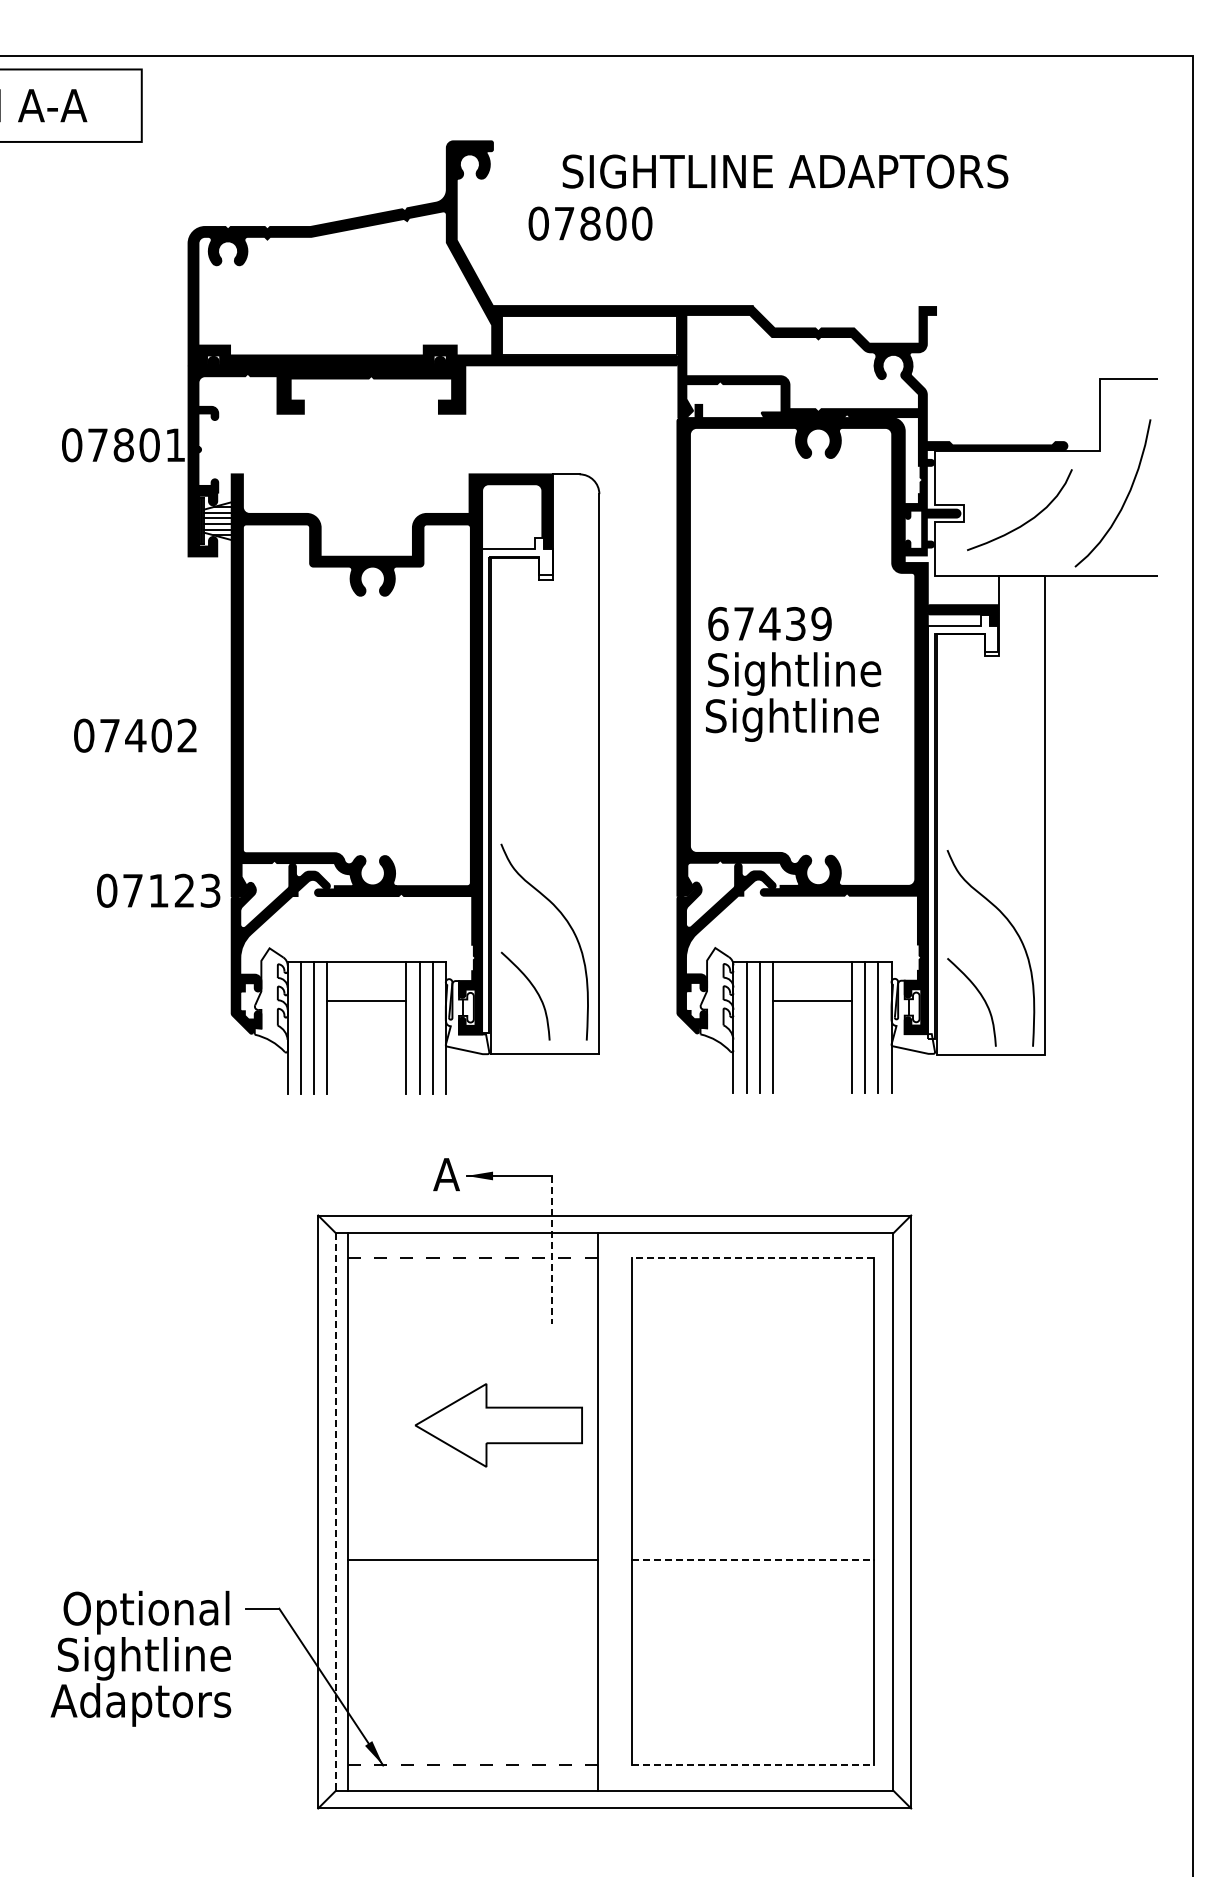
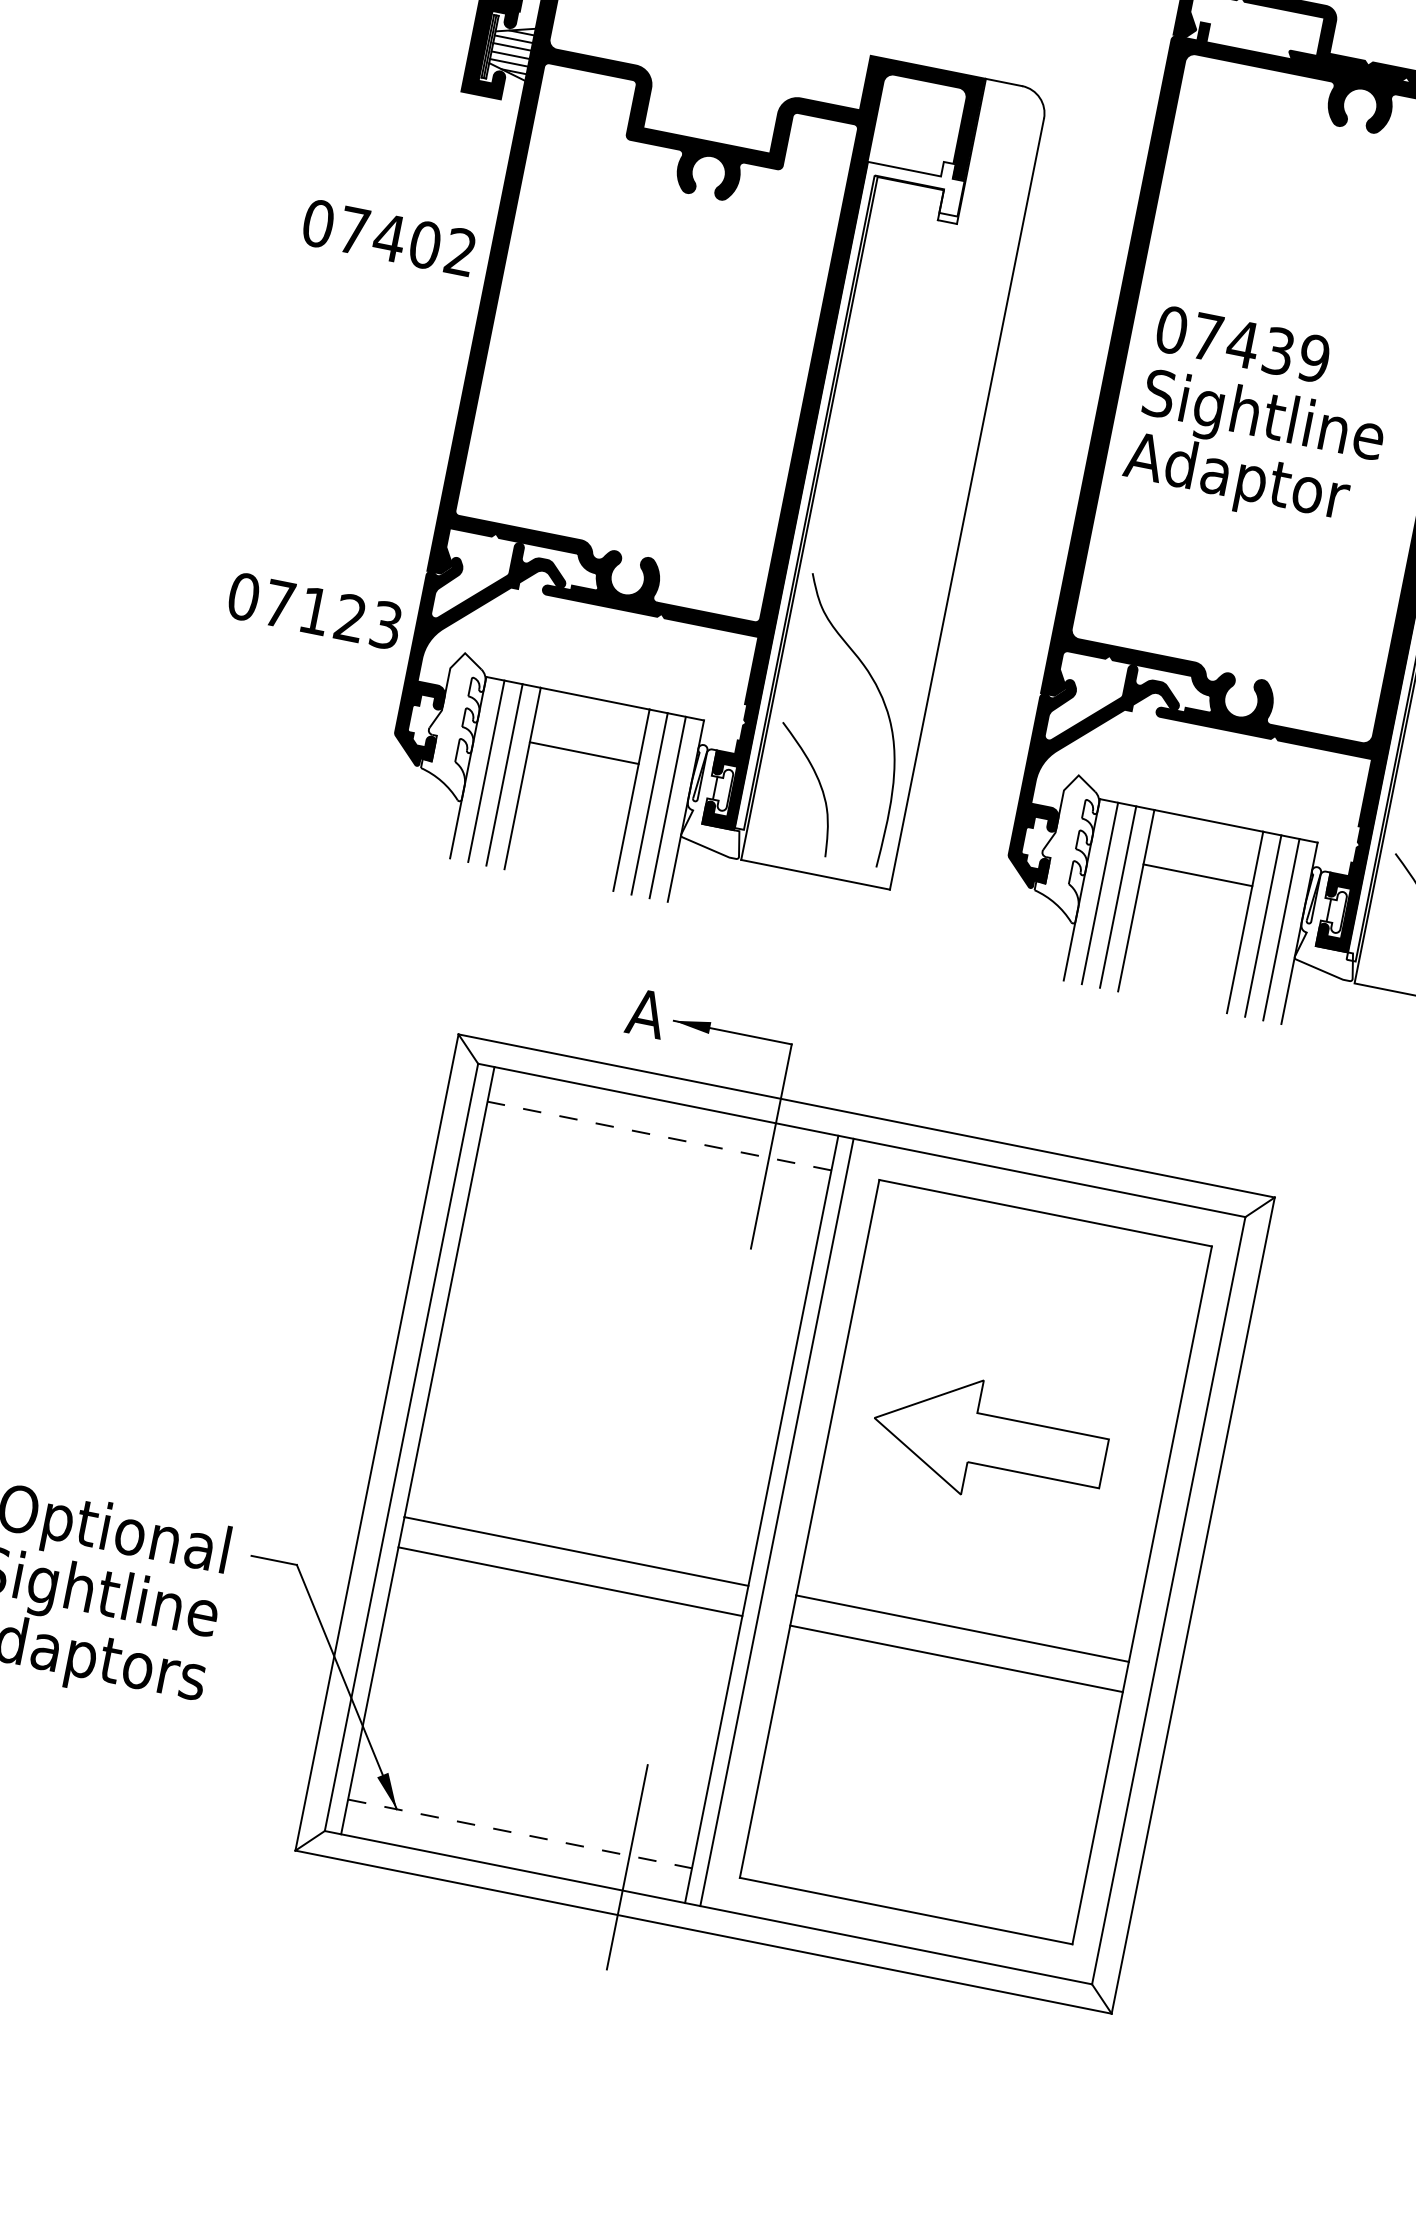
text: (718, 623) -> (1172, 329), 67439 -> 07439
text: (790, 719) -> (1245, 481), Sightline -> Adaptor
text: (135, 735) -> (389, 237), moved
text: (158, 890) -> (314, 610), moved
line: (552, 1250) -> (771, 1147), dashed -> solid
line: (753, 1258) -> (1045, 1213), dashed -> solid
part: (498, 1425) -> (988, 1440), moved
line: (608, 1511) -> (776, 1521), added
line: (335, 1512) -> (400, 1447), dashed -> solid
line: (753, 1560) -> (962, 1629), dashed -> solid
line: (472, 1582) -> (570, 1581), added
line: (753, 1582) -> (956, 1659), added
line: (753, 1765) -> (906, 1911), dashed -> solid
line: (552, 1773) -> (627, 1866), added

